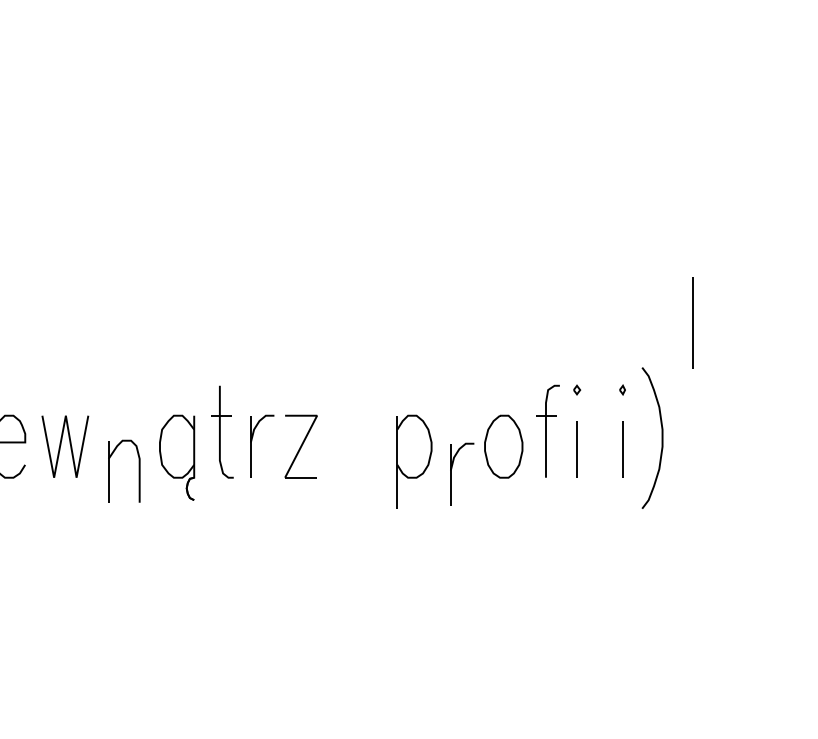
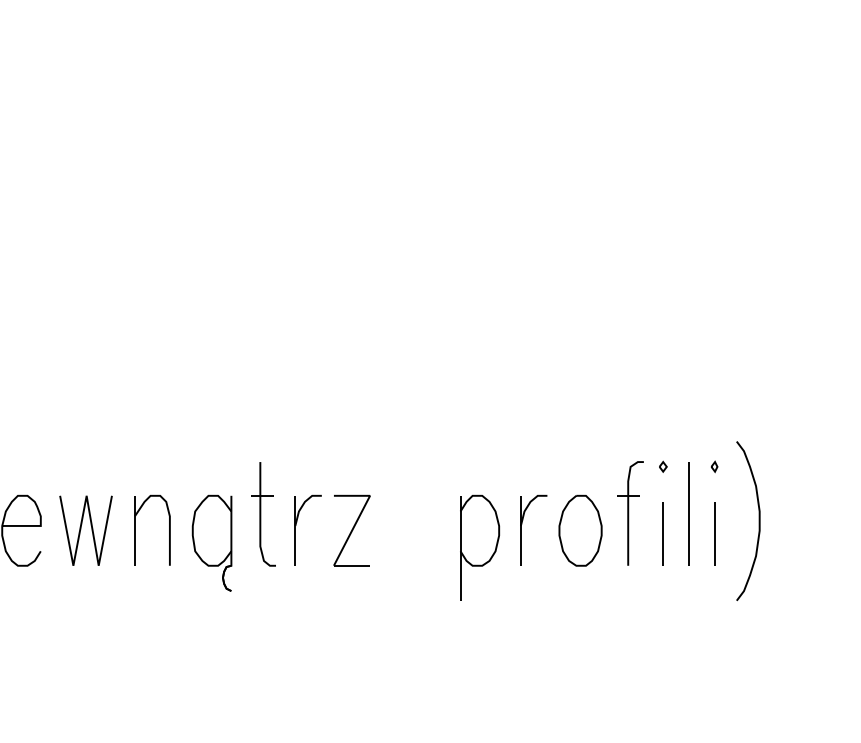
line: (692, 322) -> (687, 513), moved
part: (138, 470) -> (168, 529), moved
part: (451, 473) -> (521, 529), moved

